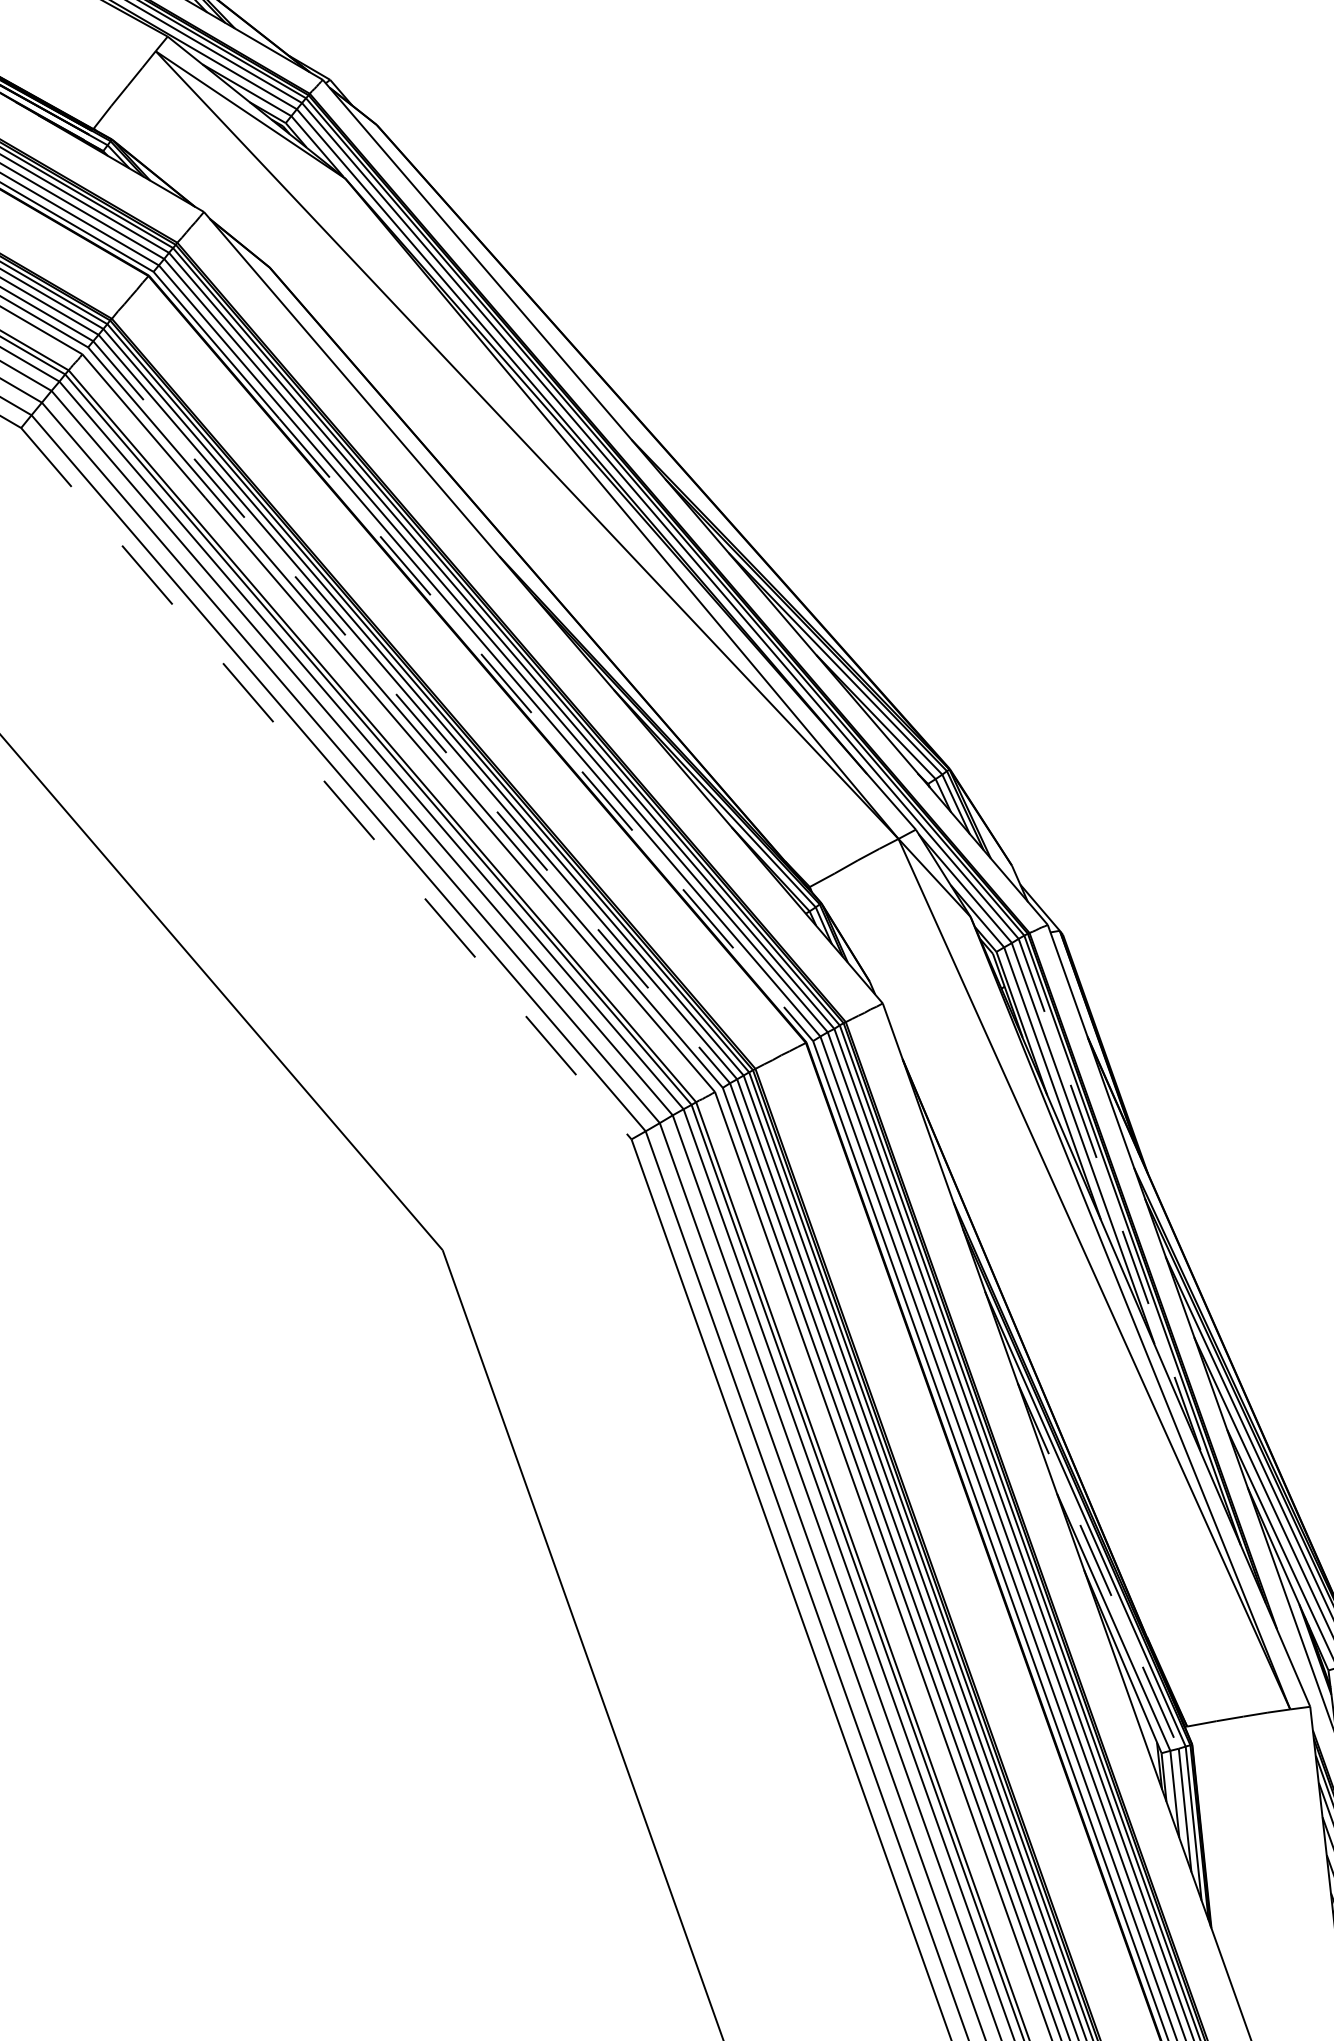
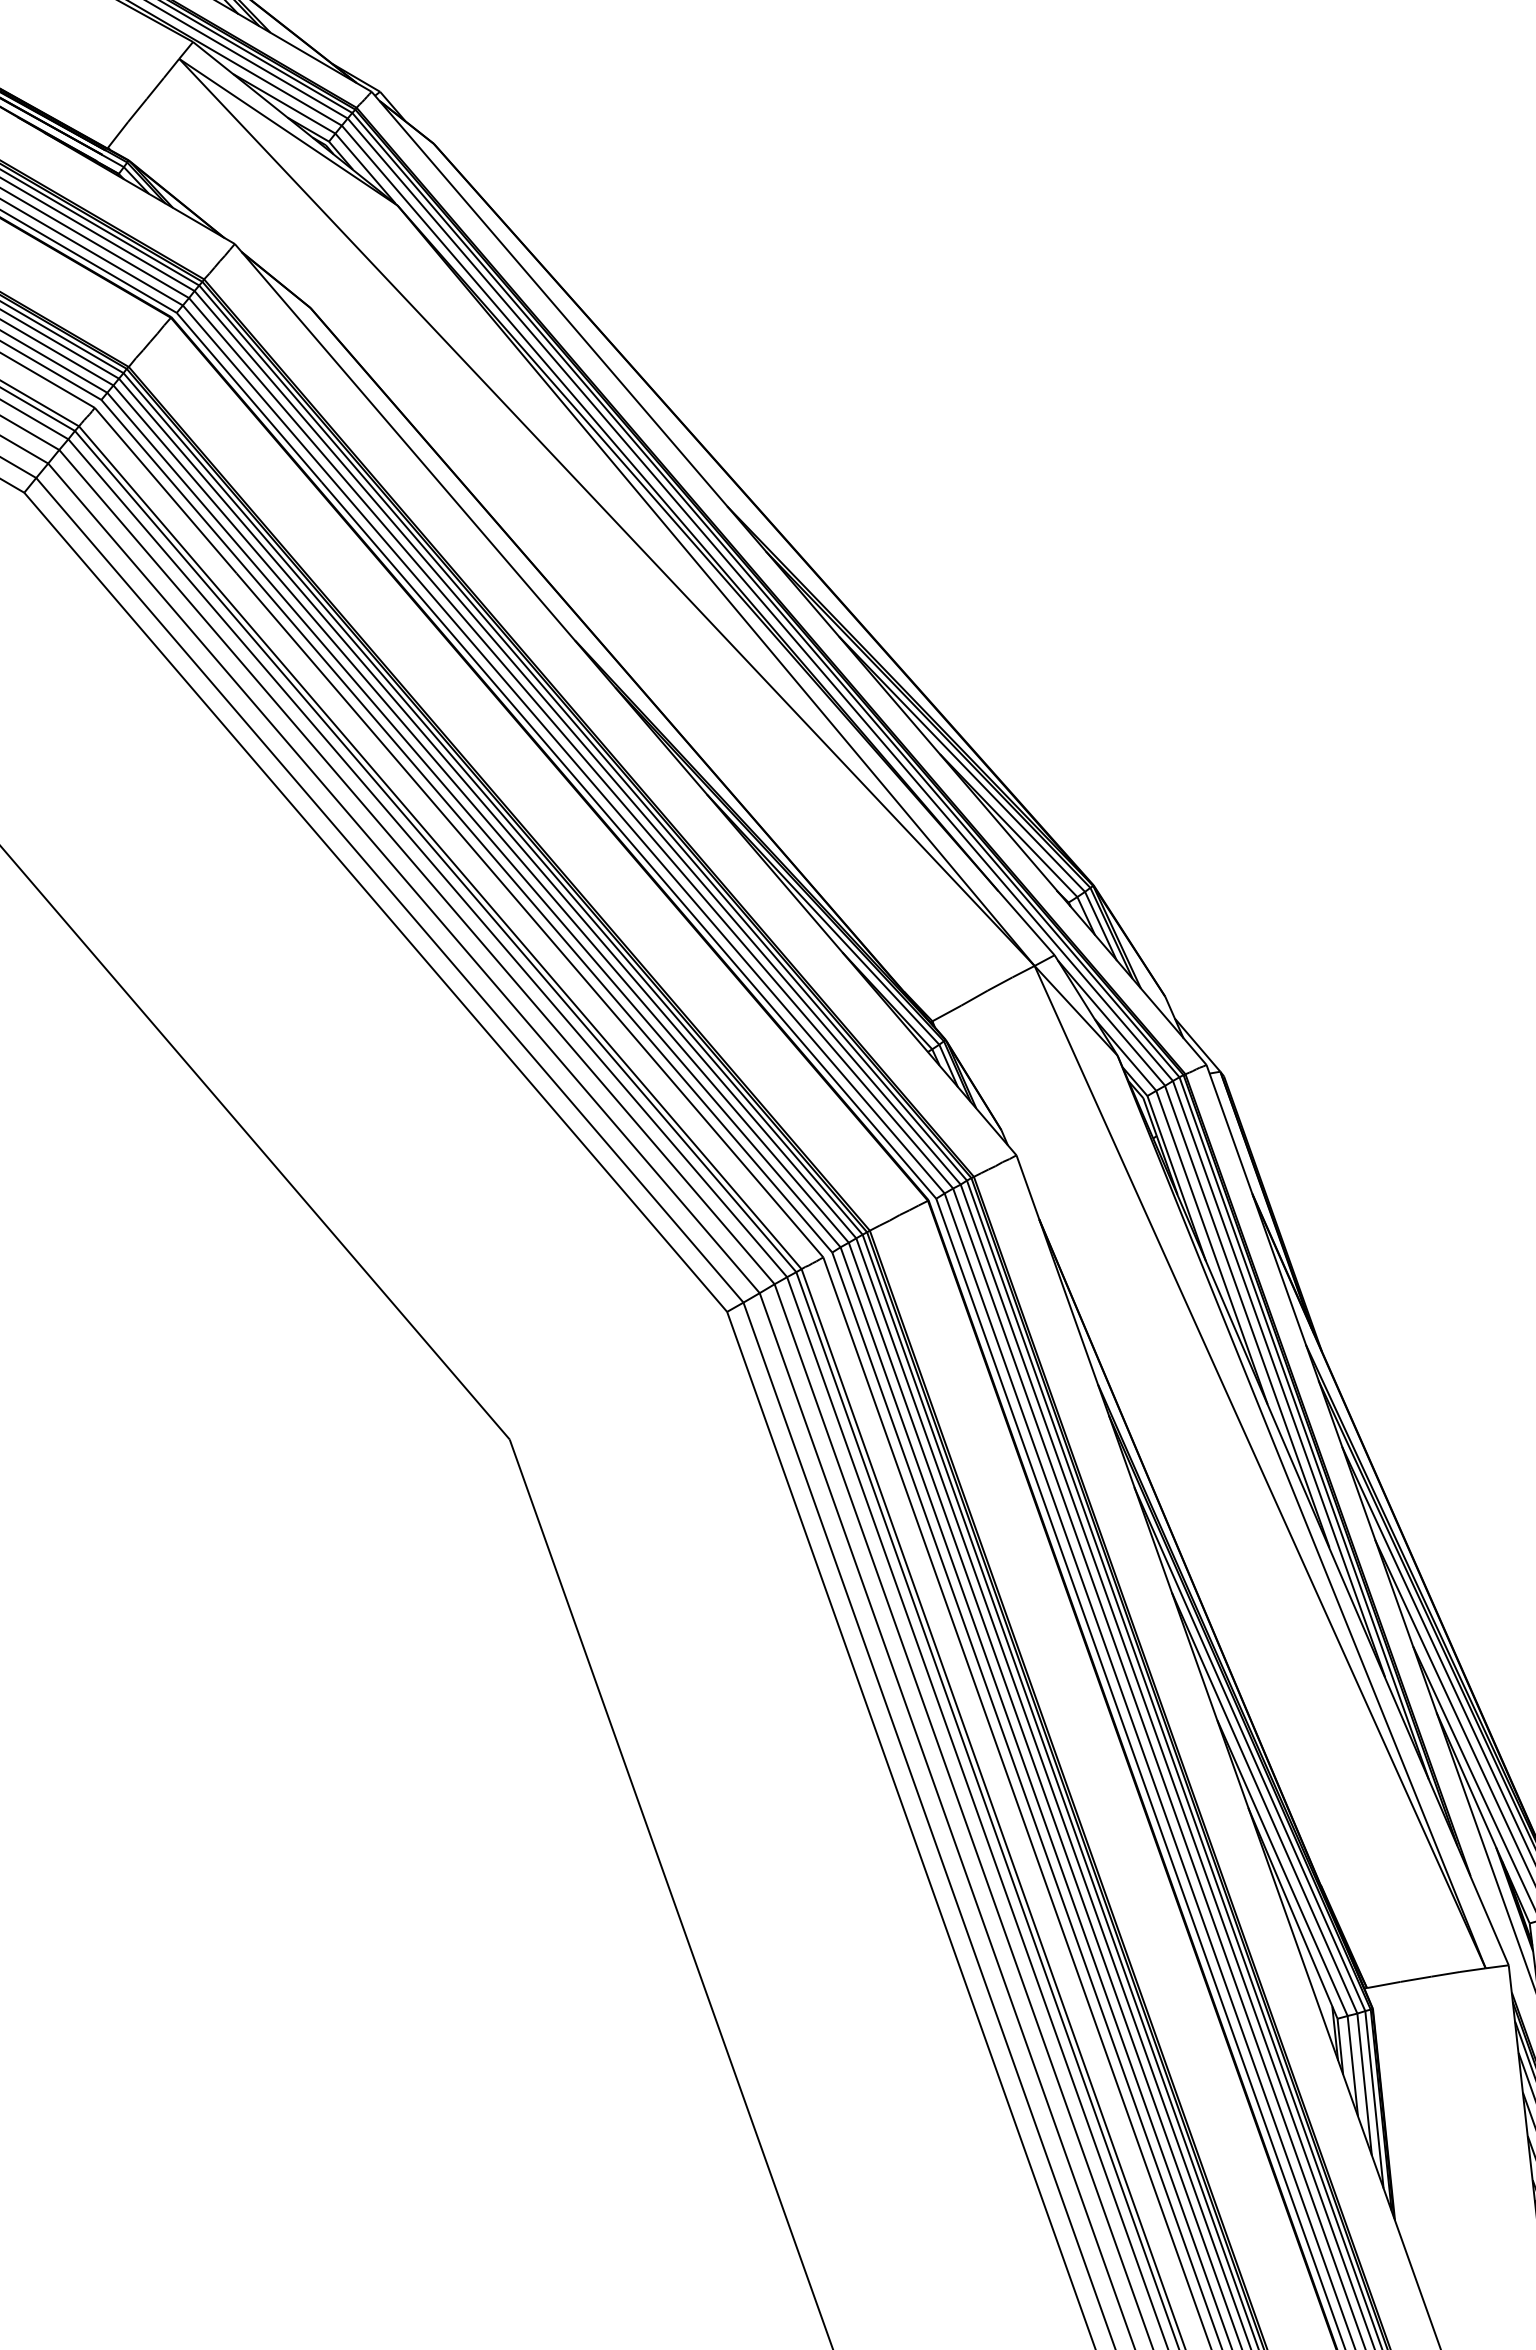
line: (411, 712) -> (473, 820), dashed -> solid
line: (546, 730) -> (629, 840), dashed -> solid
line: (326, 783) -> (375, 902), dashed -> solid
line: (1111, 1198) -> (1279, 1379), dashed -> solid
line: (1098, 1566) -> (1264, 1803), dashed -> solid

